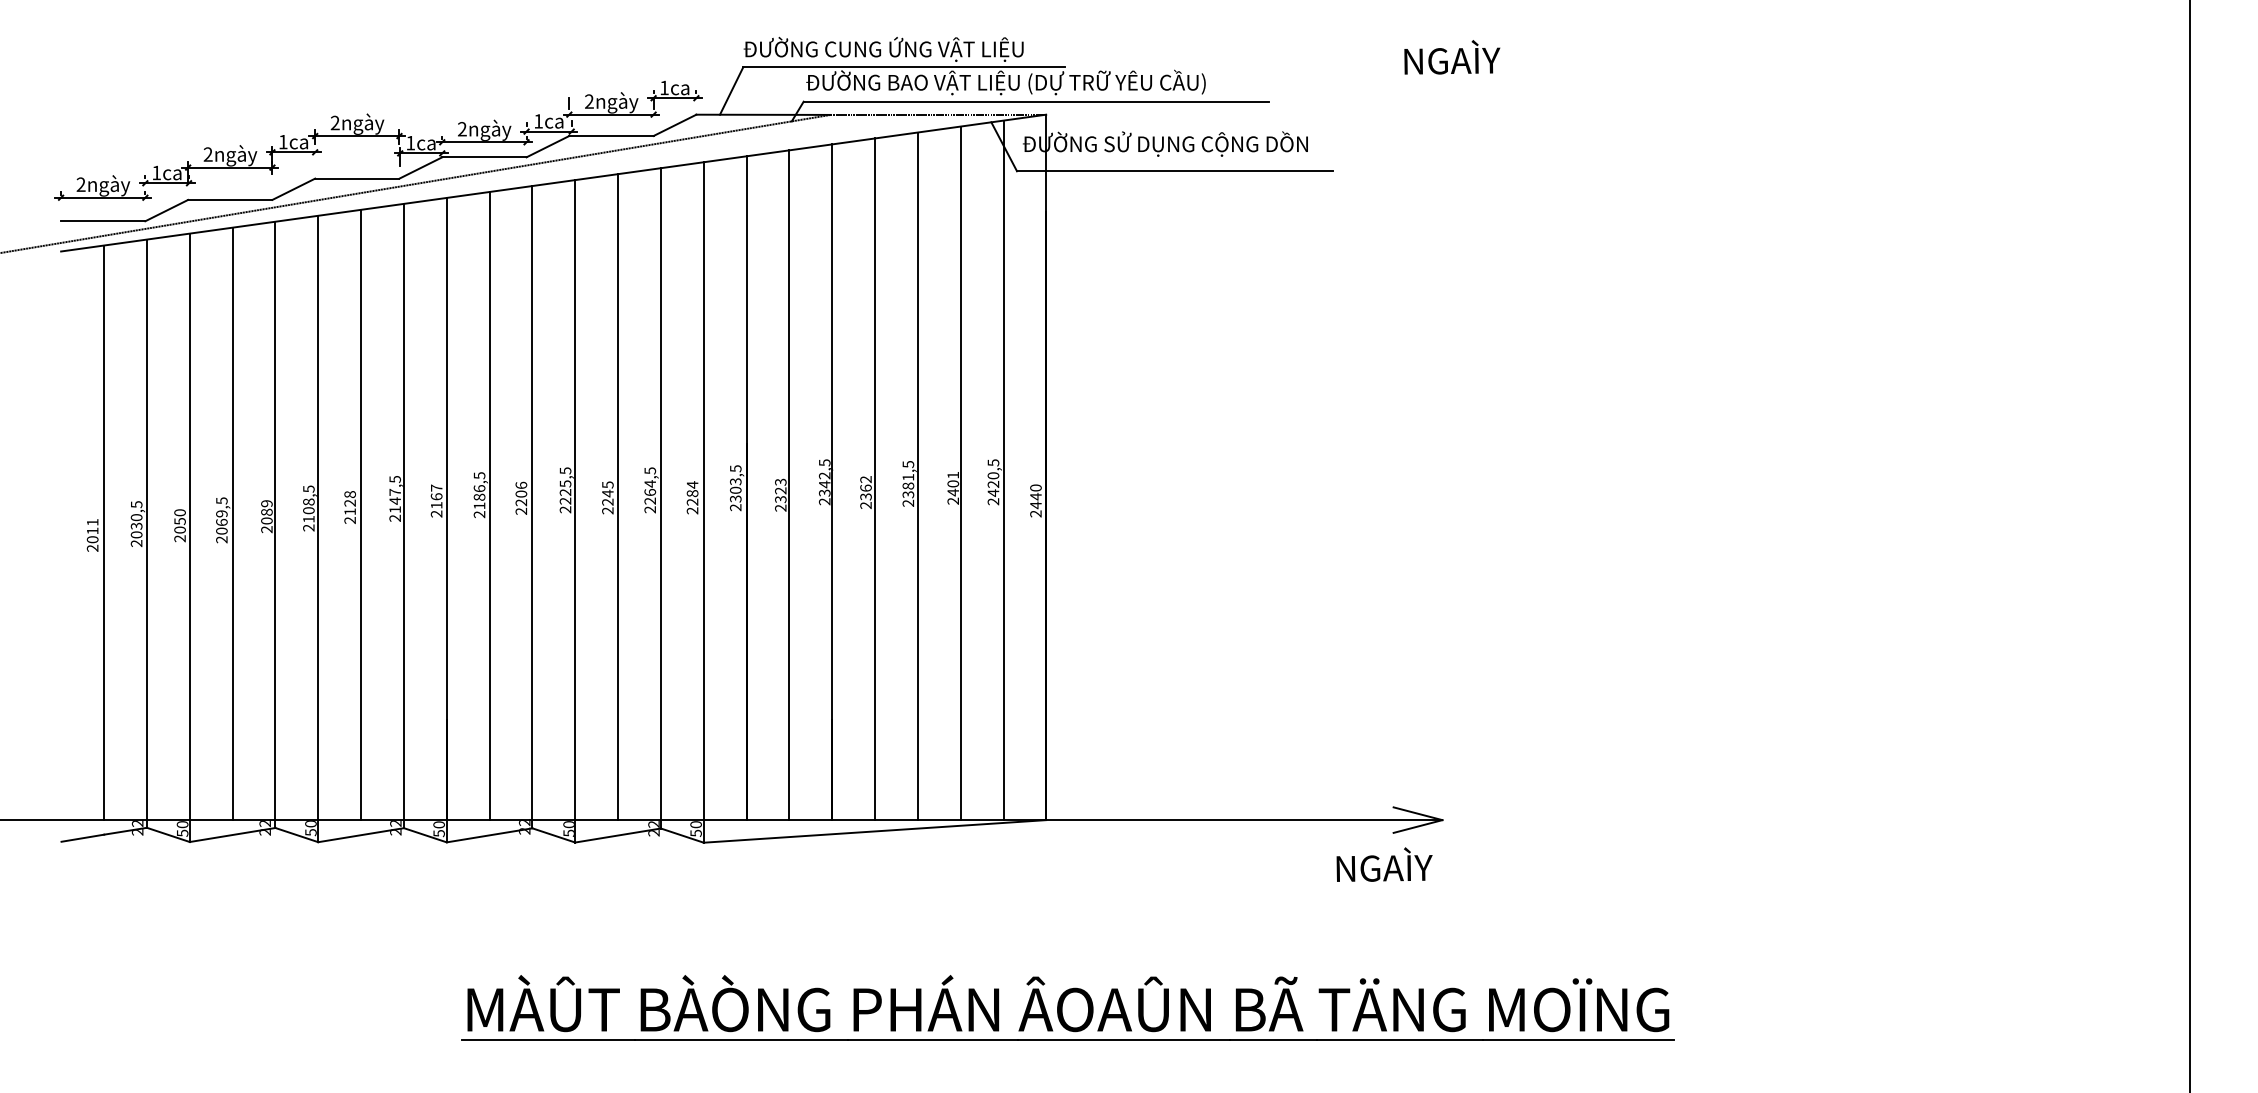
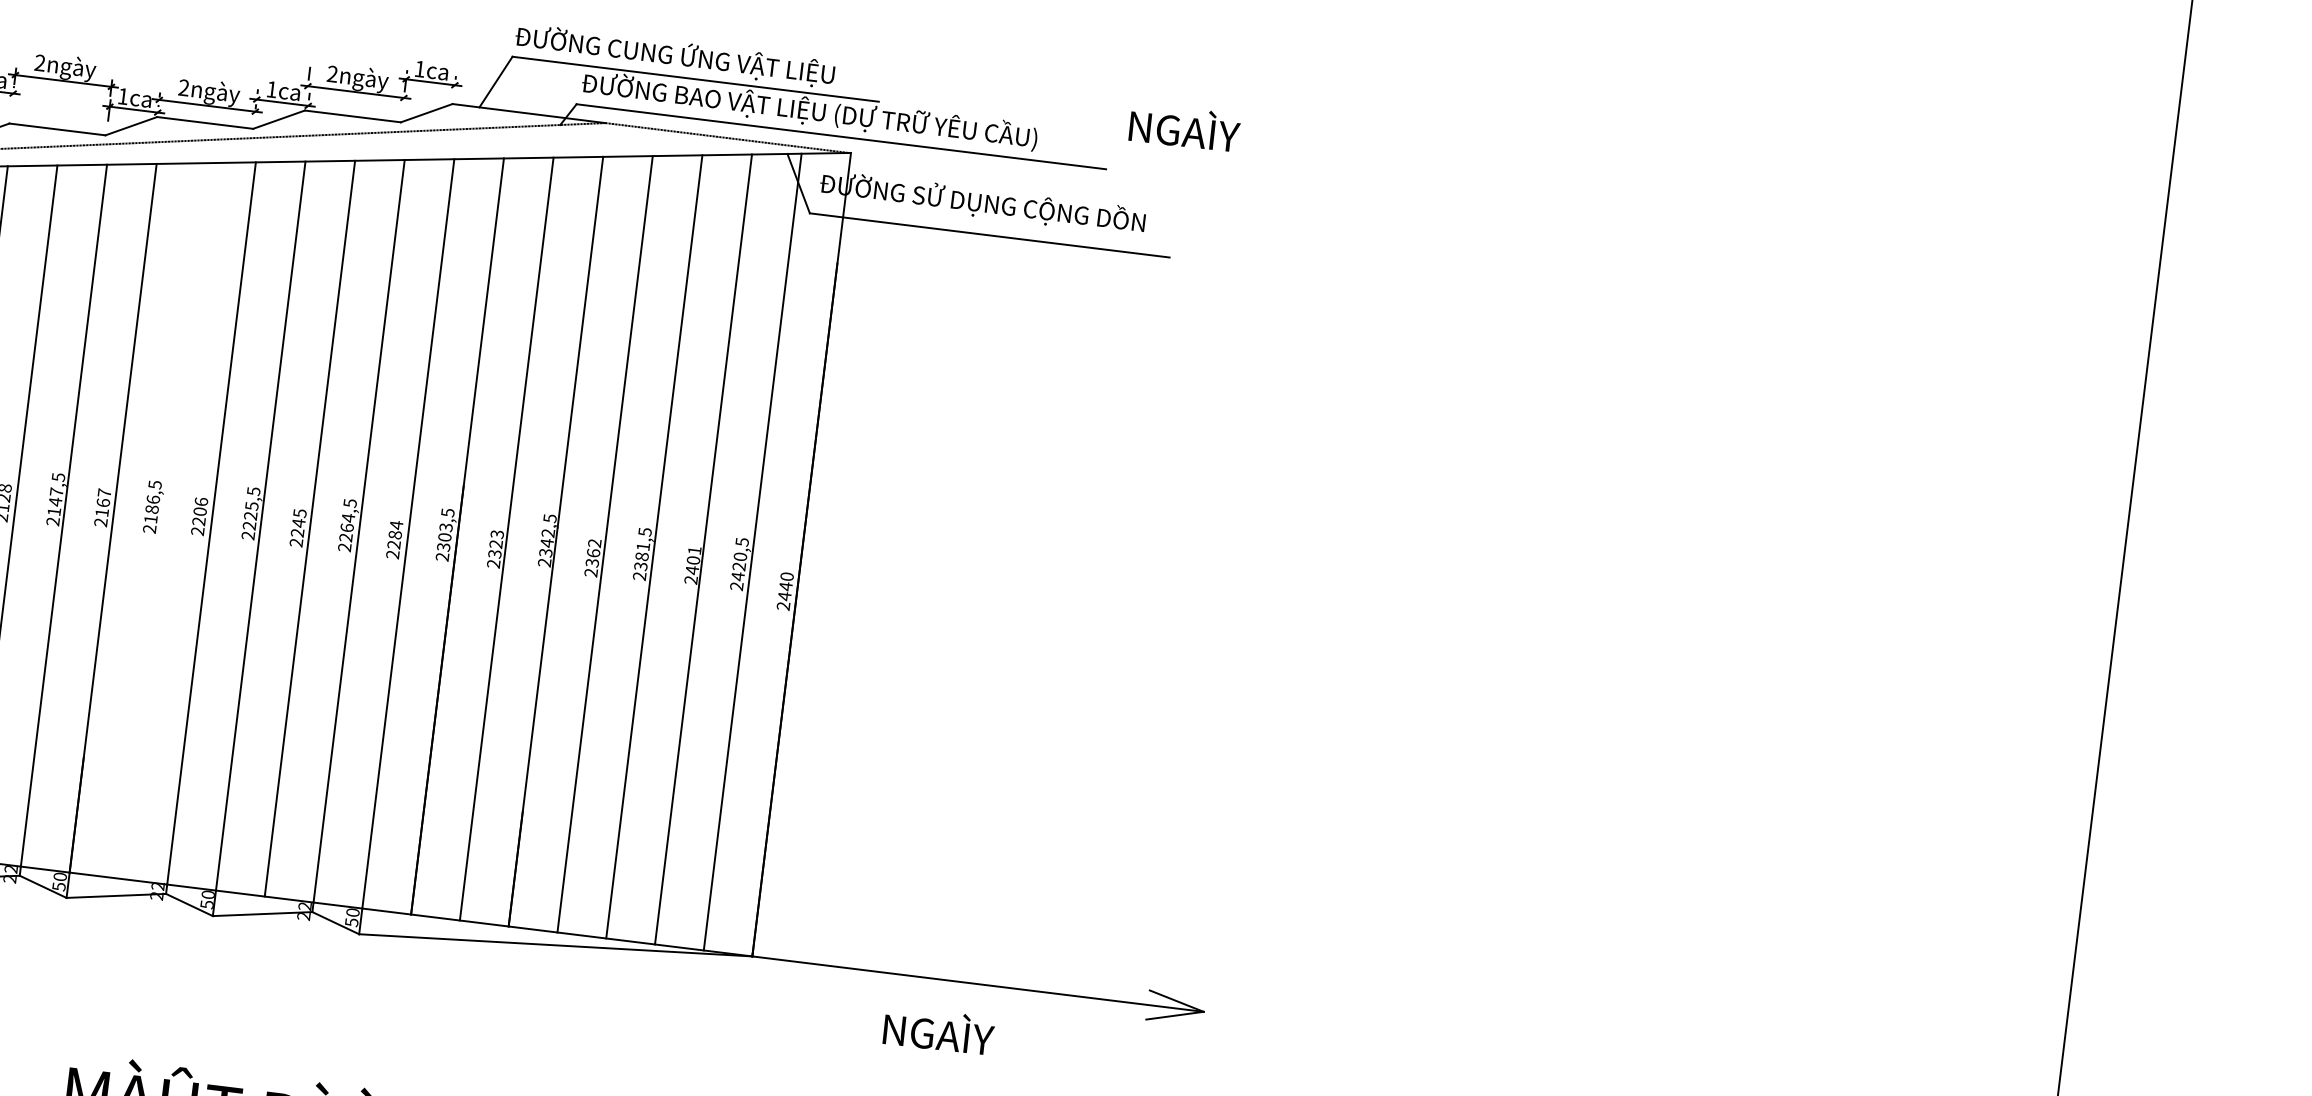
text: (1452, 57) -> (1185, 127), moved
line: (489, 506) -> (162, 521), removed
text: (1384, 864) -> (938, 1030), moved

